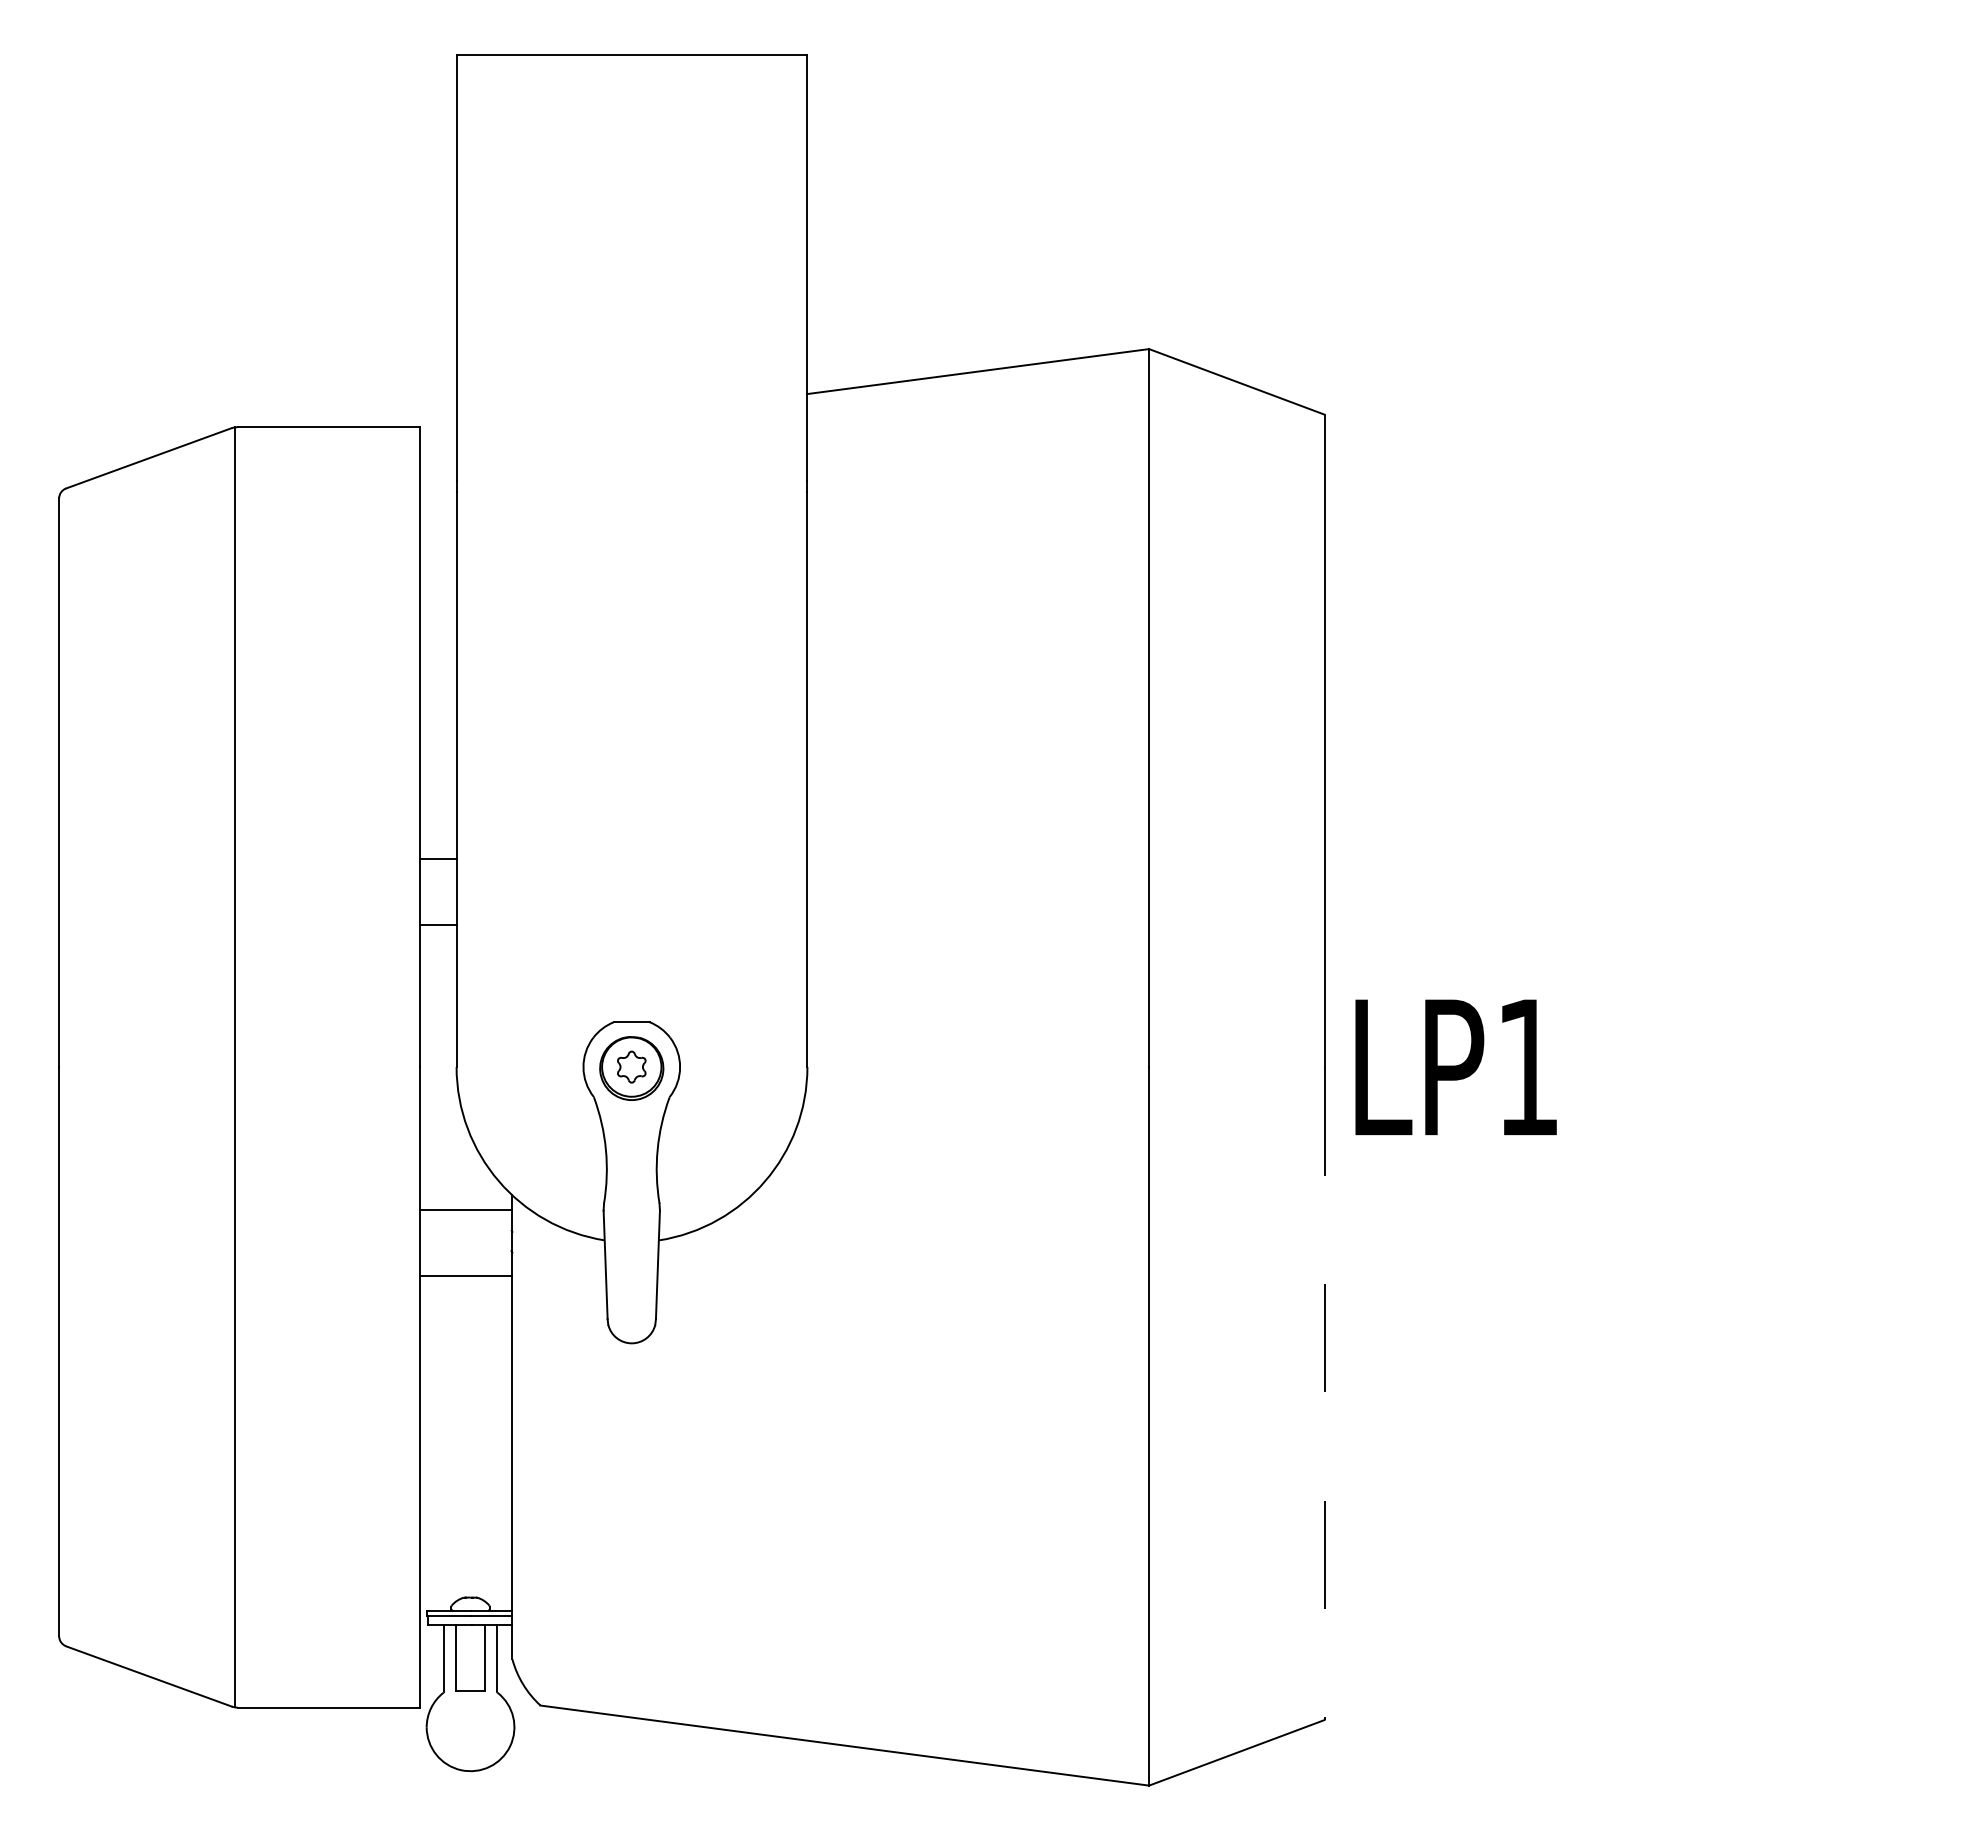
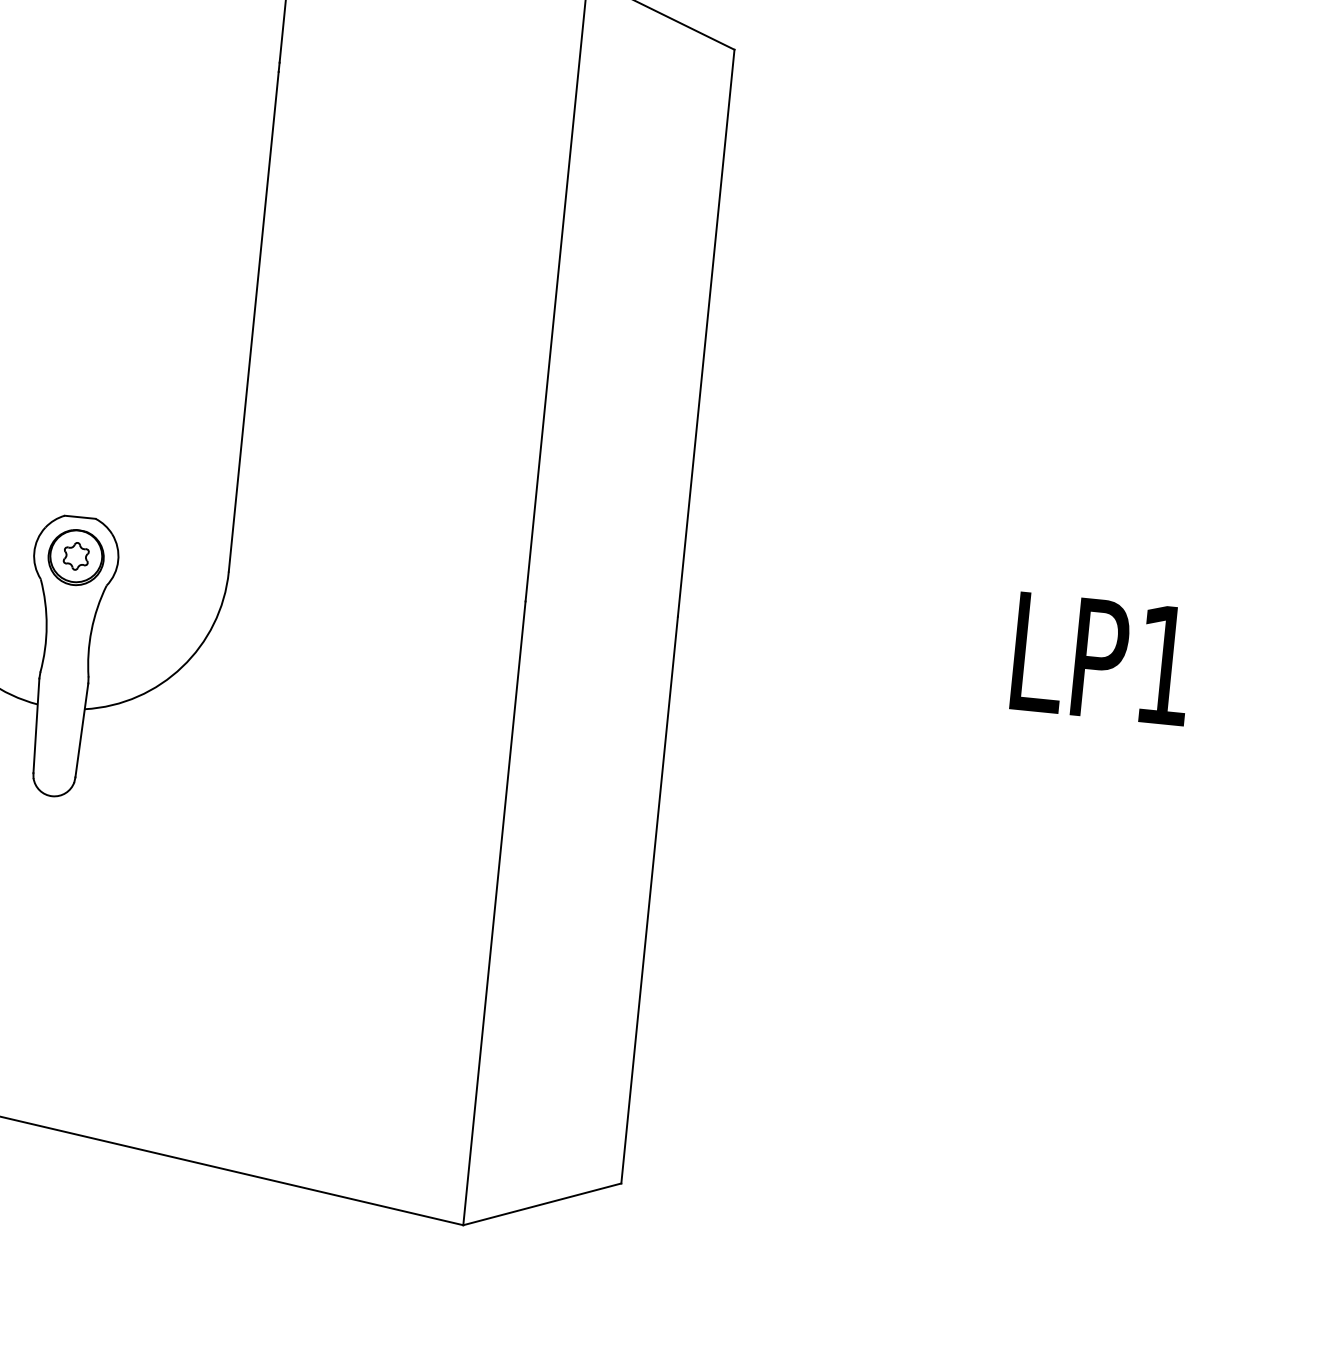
text: (1455, 1067) -> (1101, 659), moved
line: (1324, 1394) -> (649, 900), dashed -> solid

